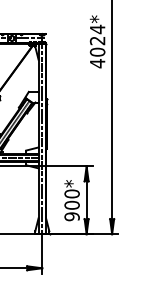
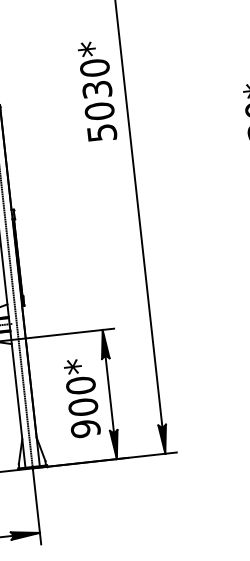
text: (97, 46) -> (98, 100), 4024* -> 5030*

